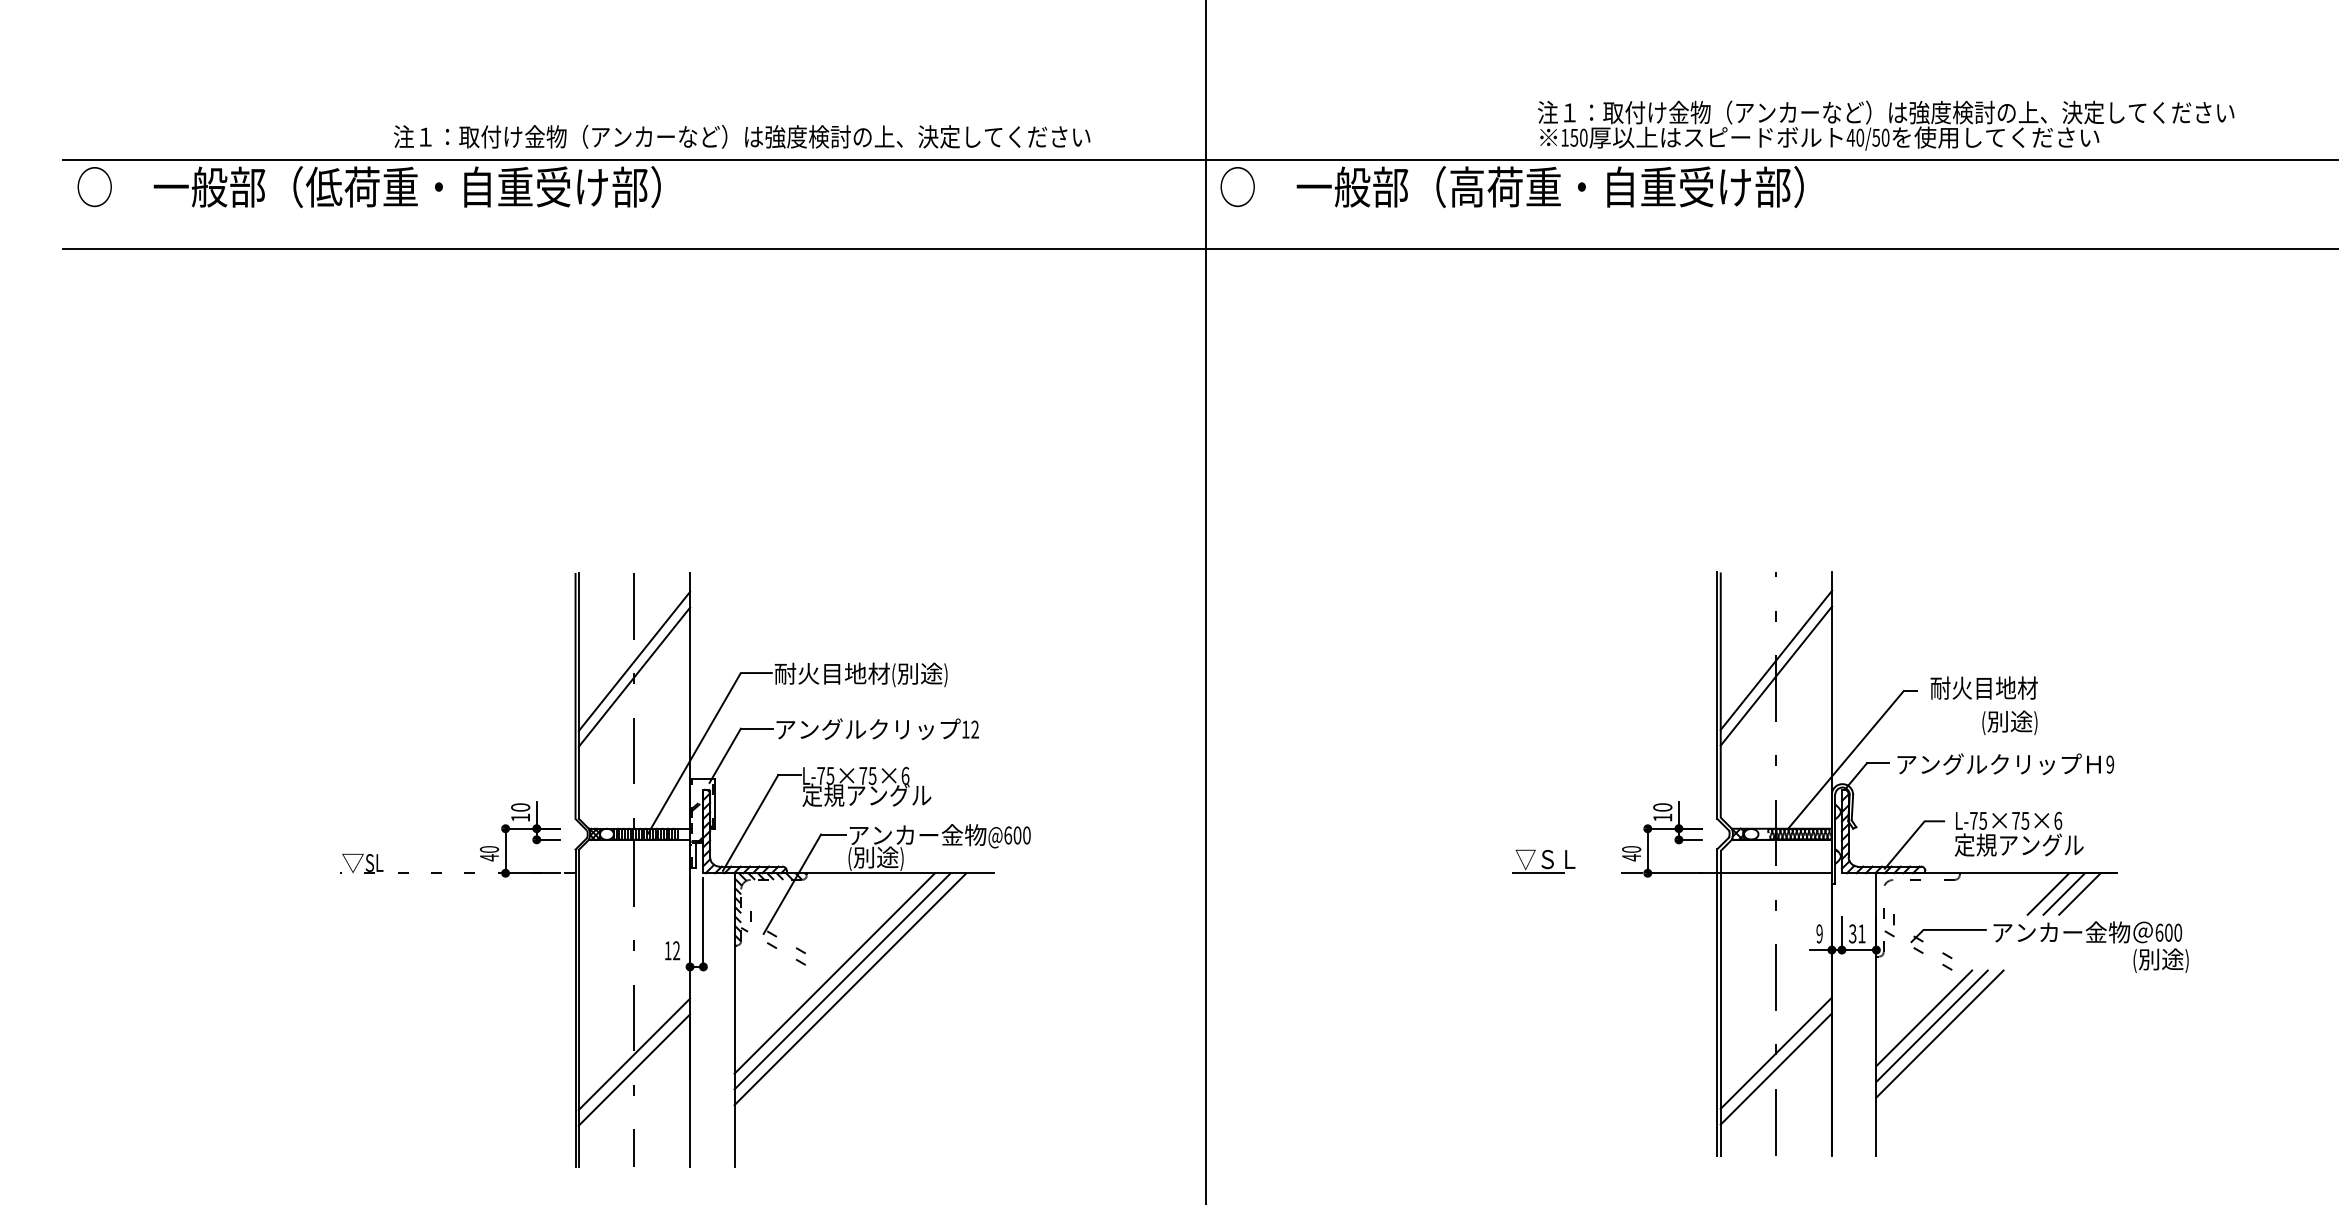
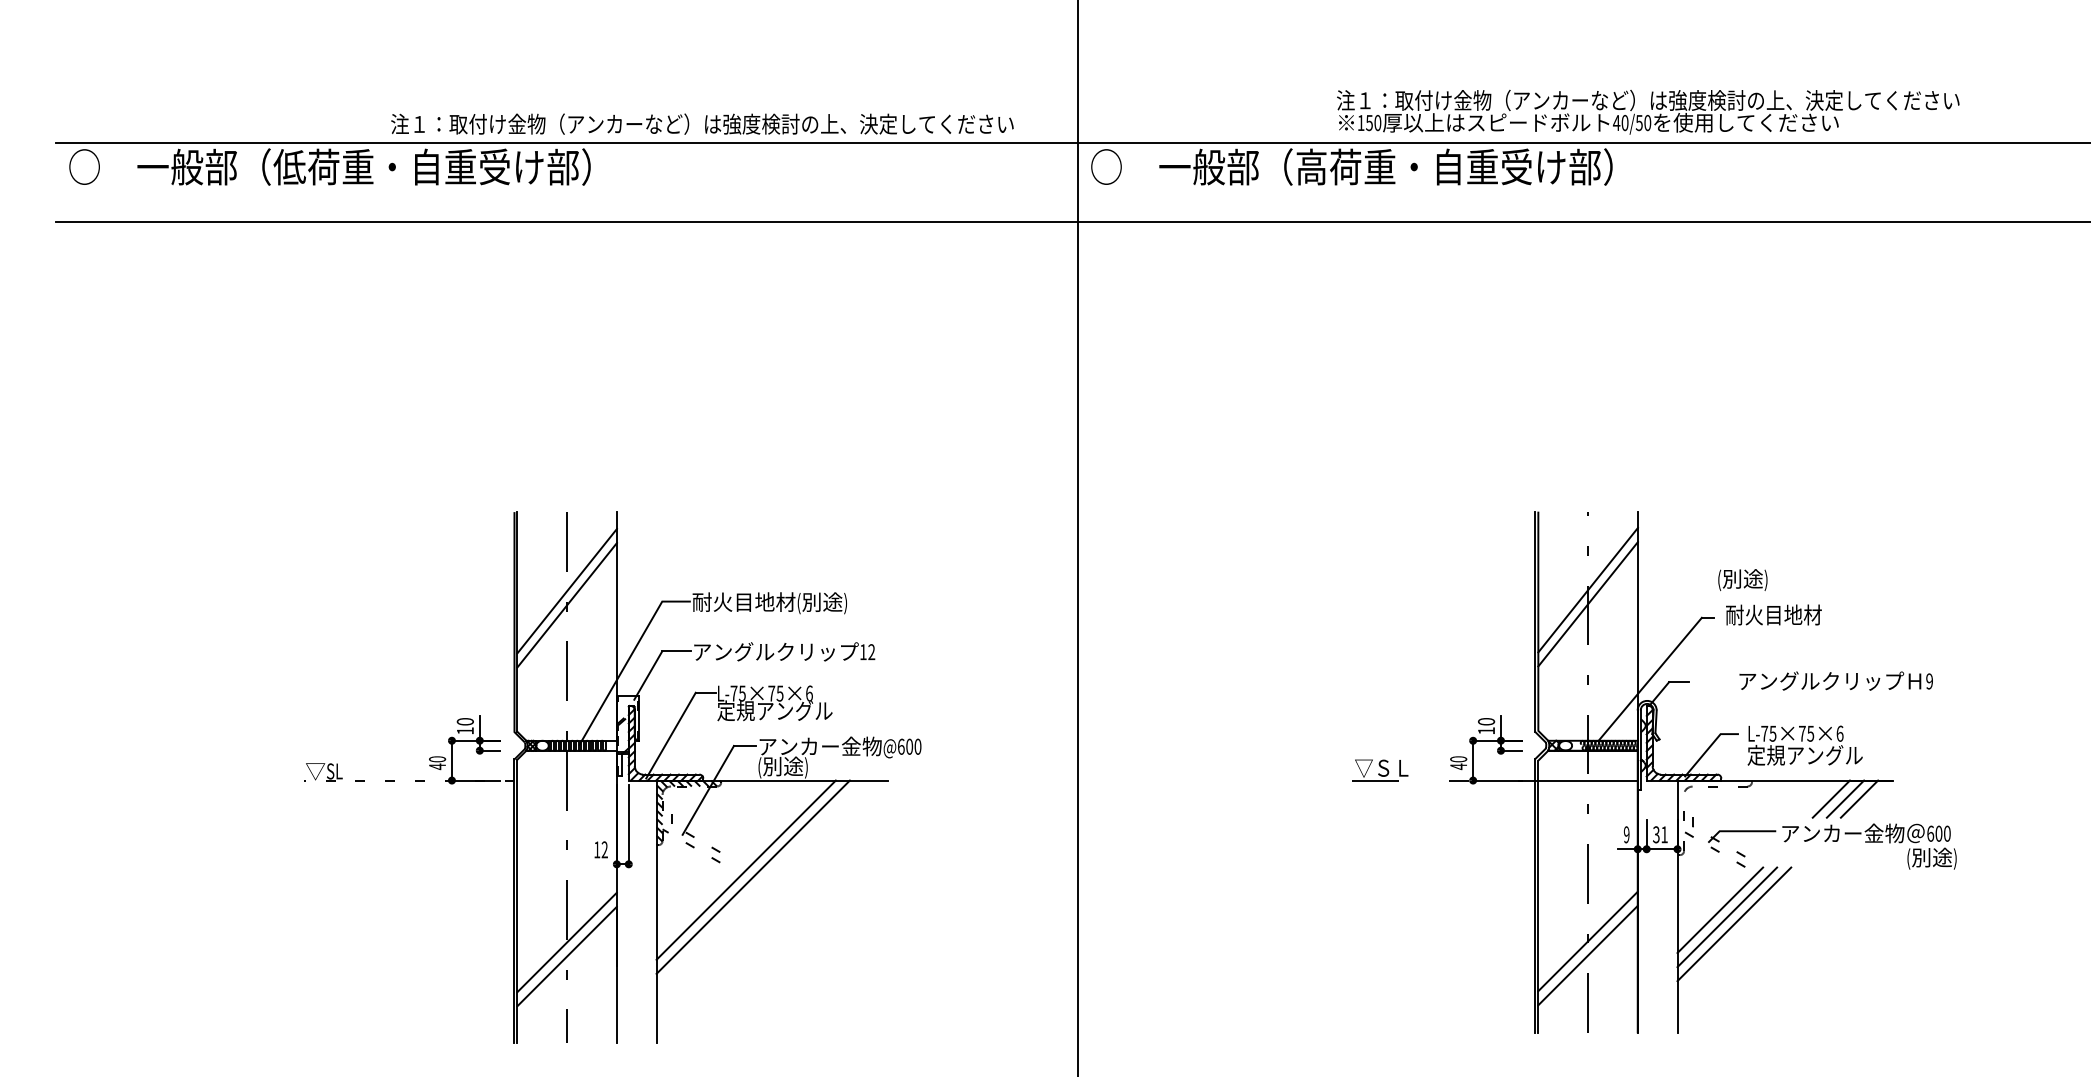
text: (1886, 126) -> (1648, 112), moved
text: (742, 136) -> (702, 123), moved
text: (2009, 722) -> (1742, 579), moved
text: (2005, 763) -> (1835, 680), moved
line: (849, 988) -> (759, 883), removed

